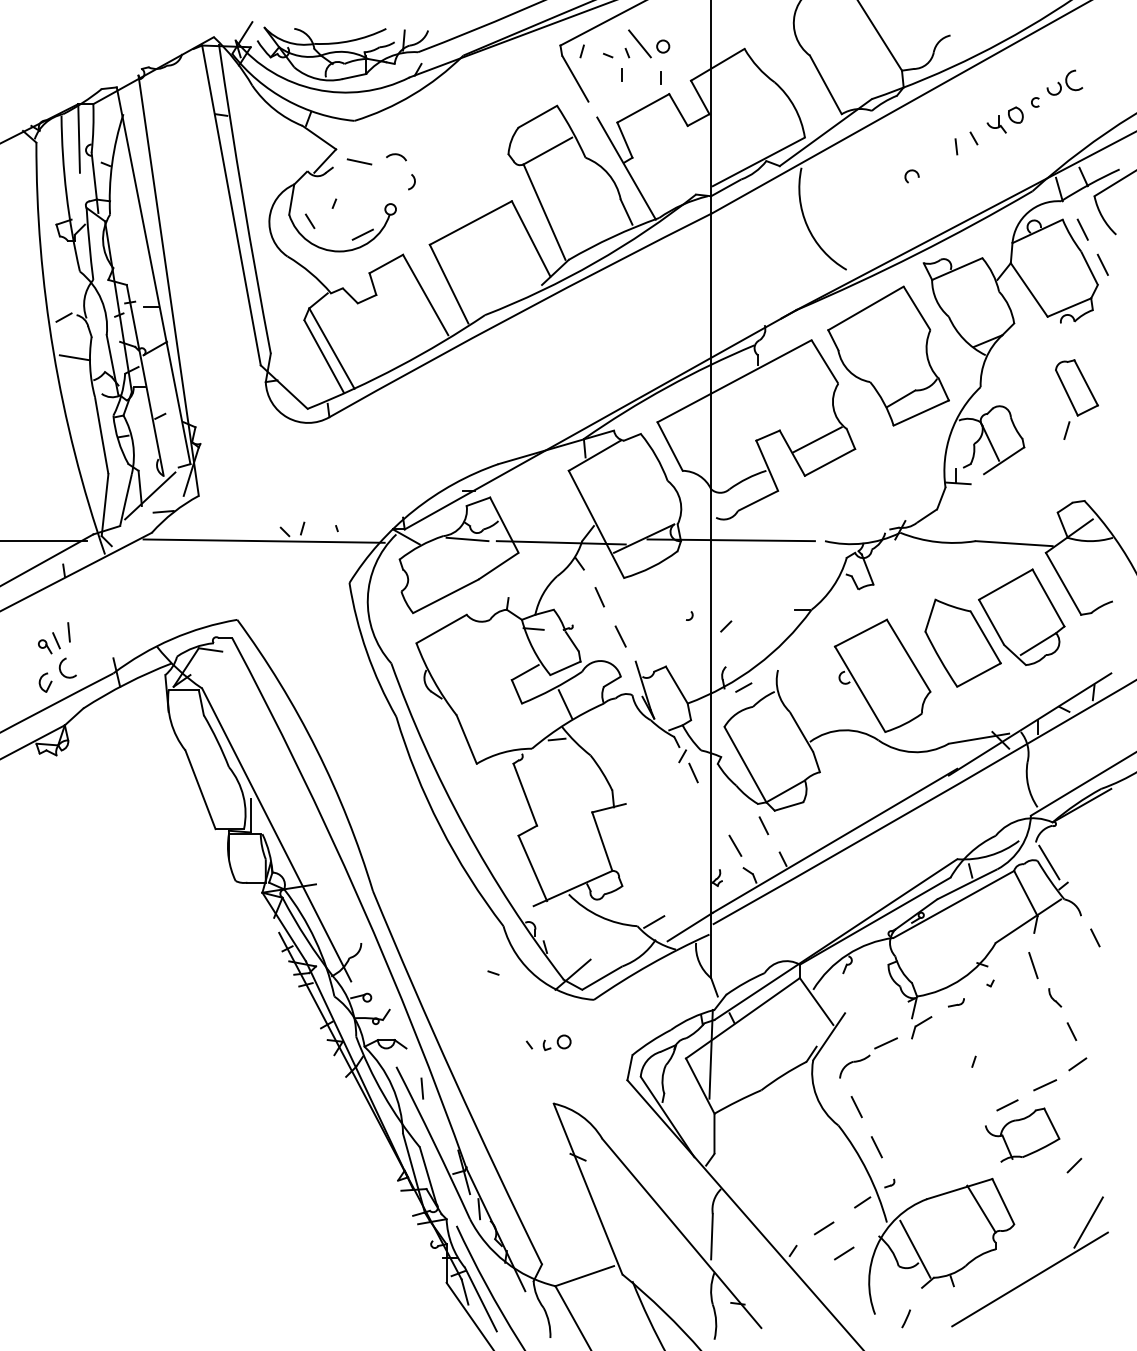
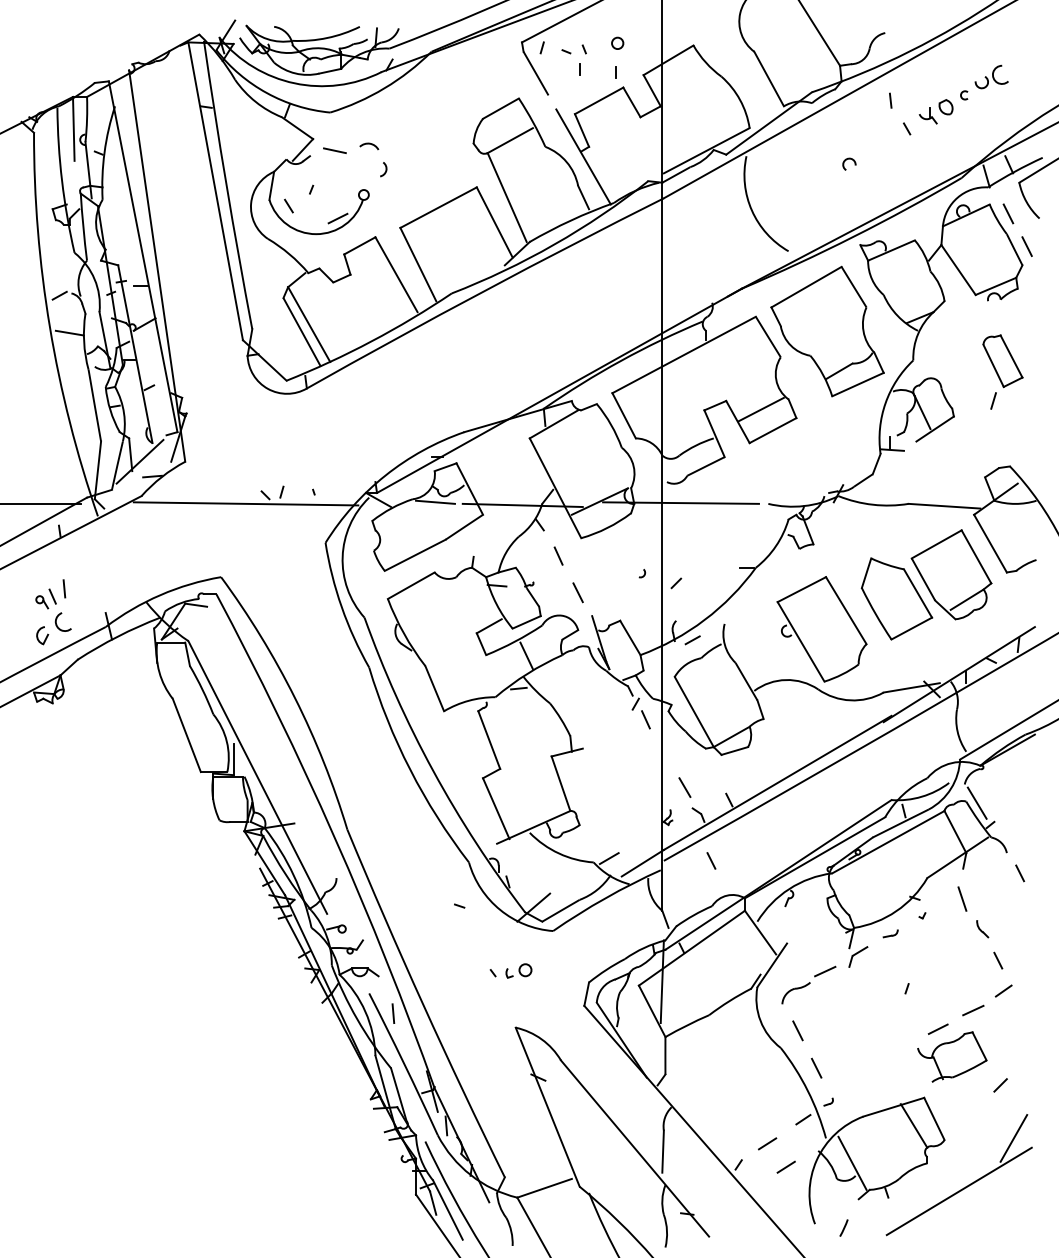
line: (639, 43) -> (595, 40), removed
line: (956, 146) -> (890, 100), moved
line: (763, 825) -> (711, 860), moved

